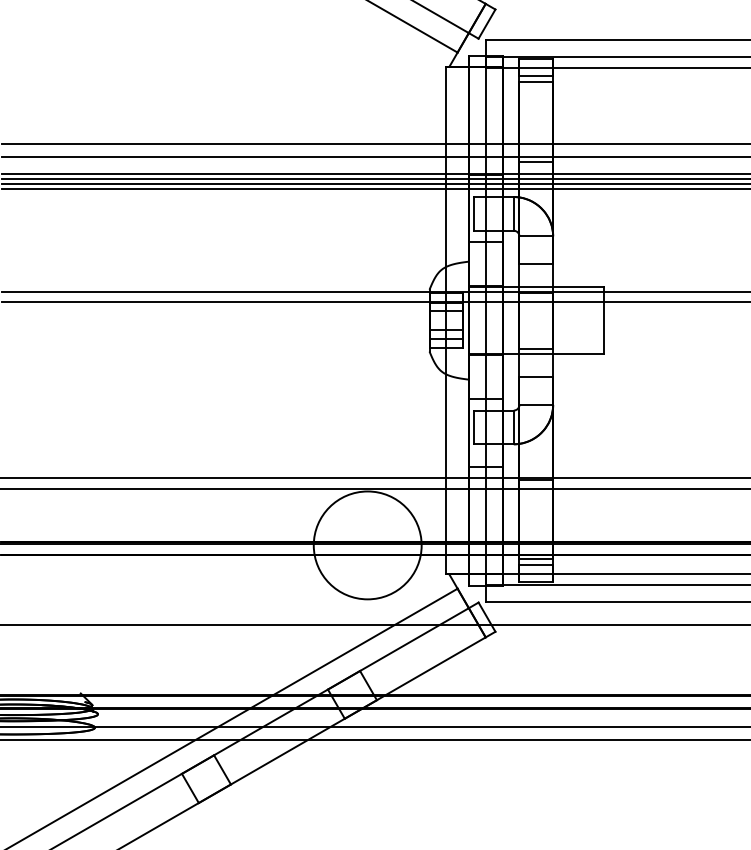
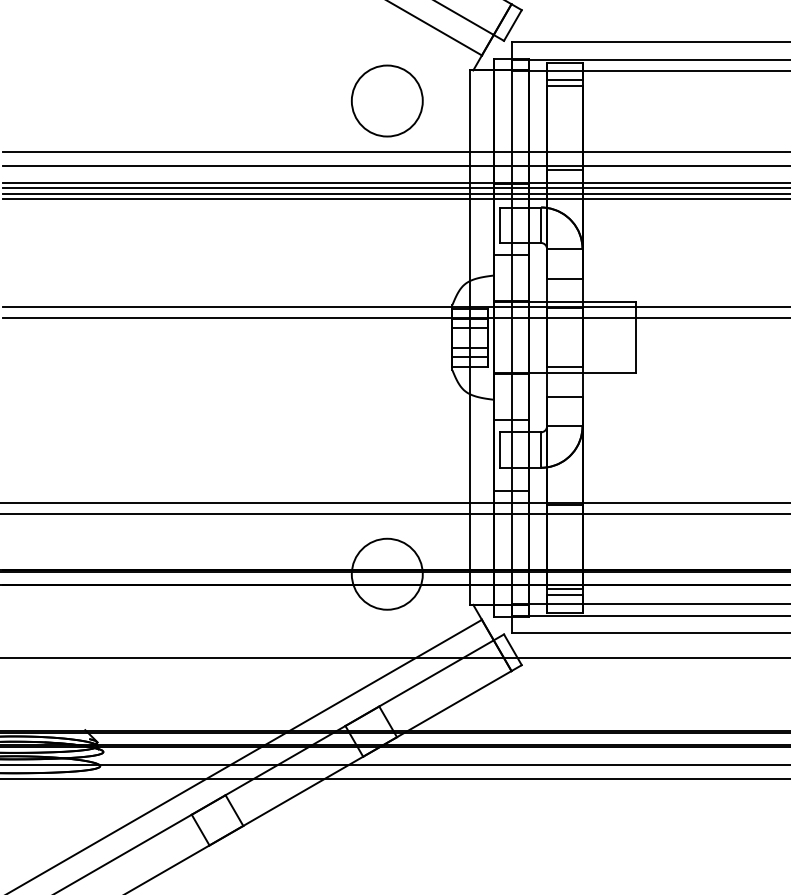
circle: (367, 95) -> (387, 100), added
circle: (367, 545) -> (387, 574), size x0.62

